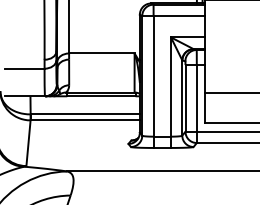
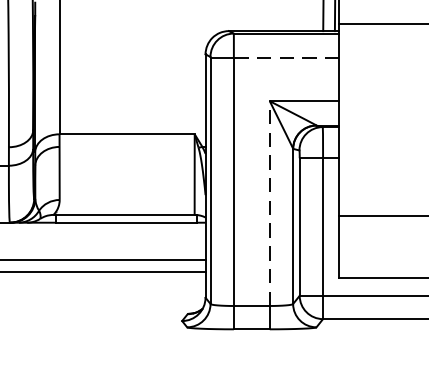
line: (179, 16) -> (287, 57), solid -> dashed
line: (171, 87) -> (270, 204), solid -> dashed

